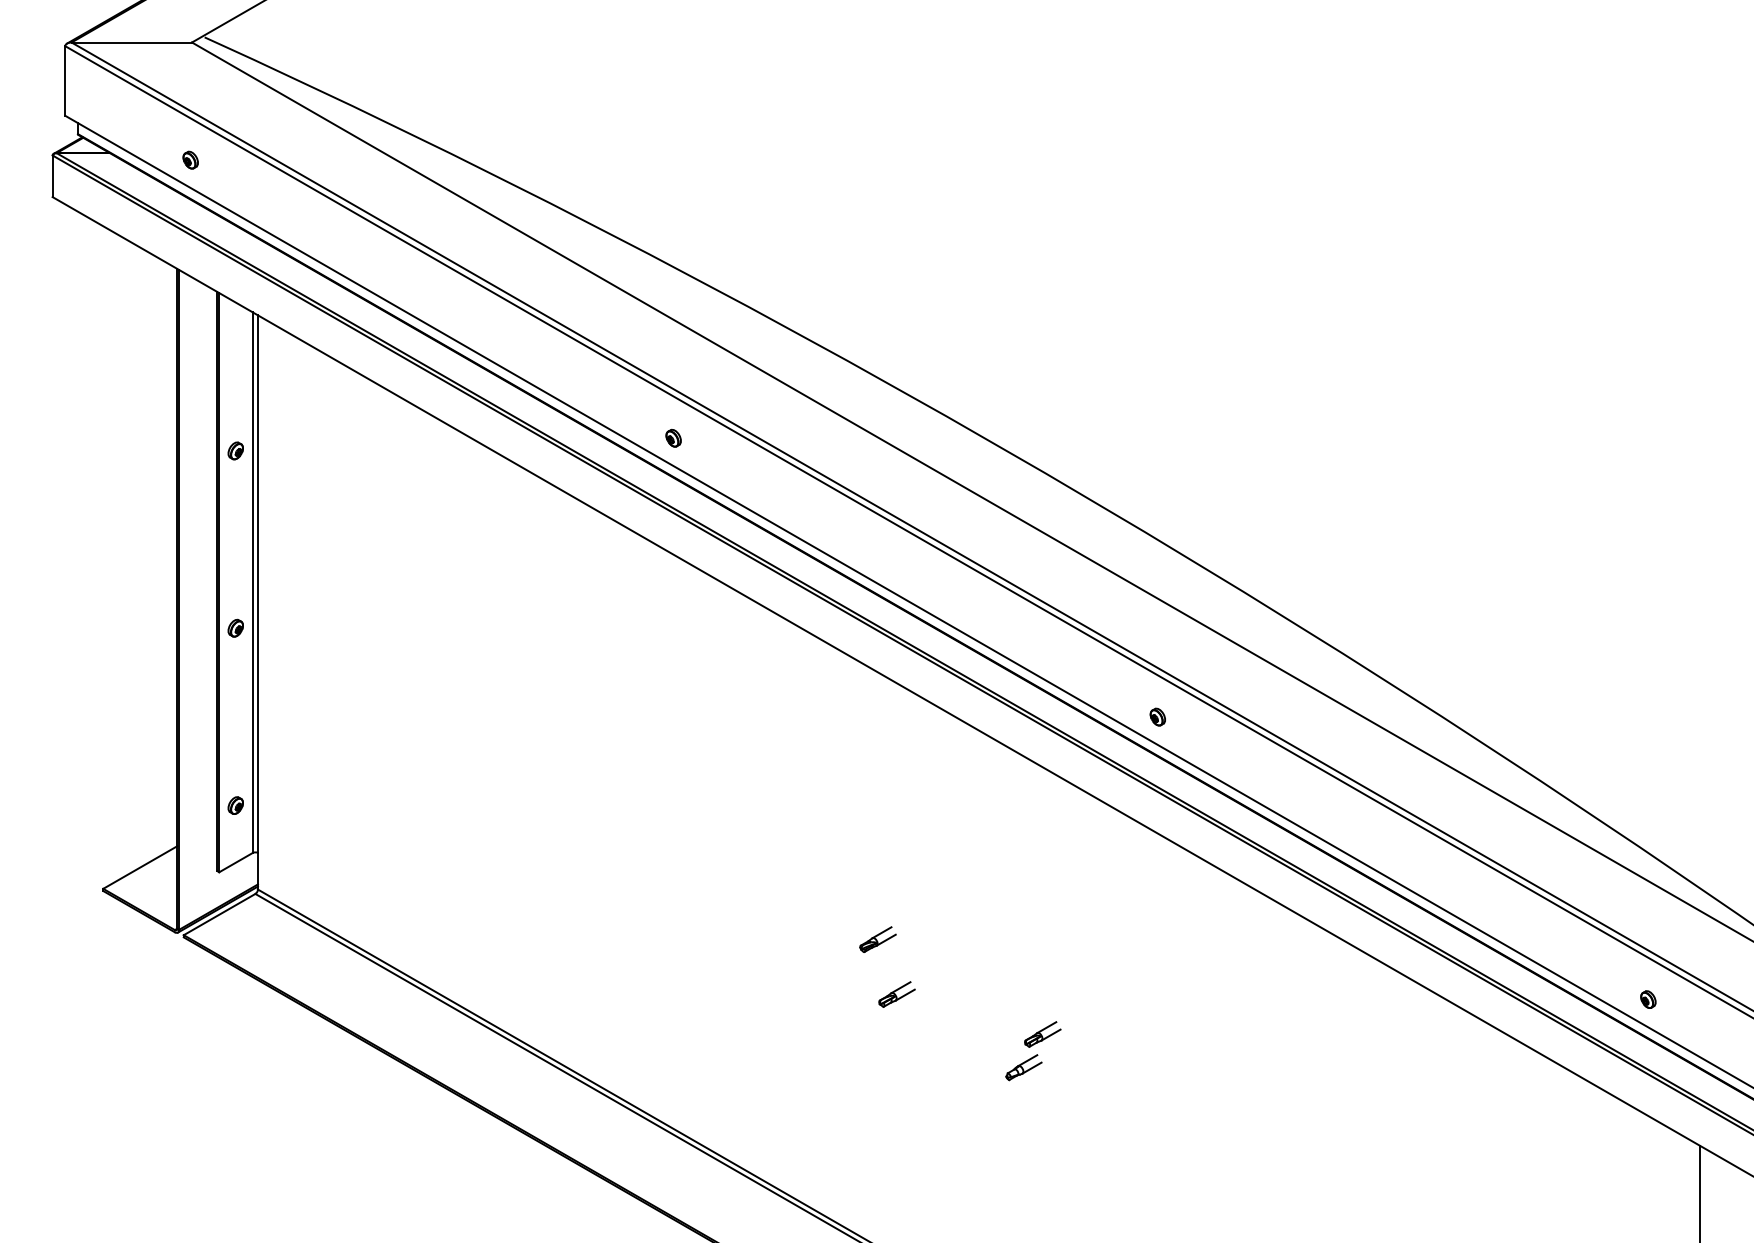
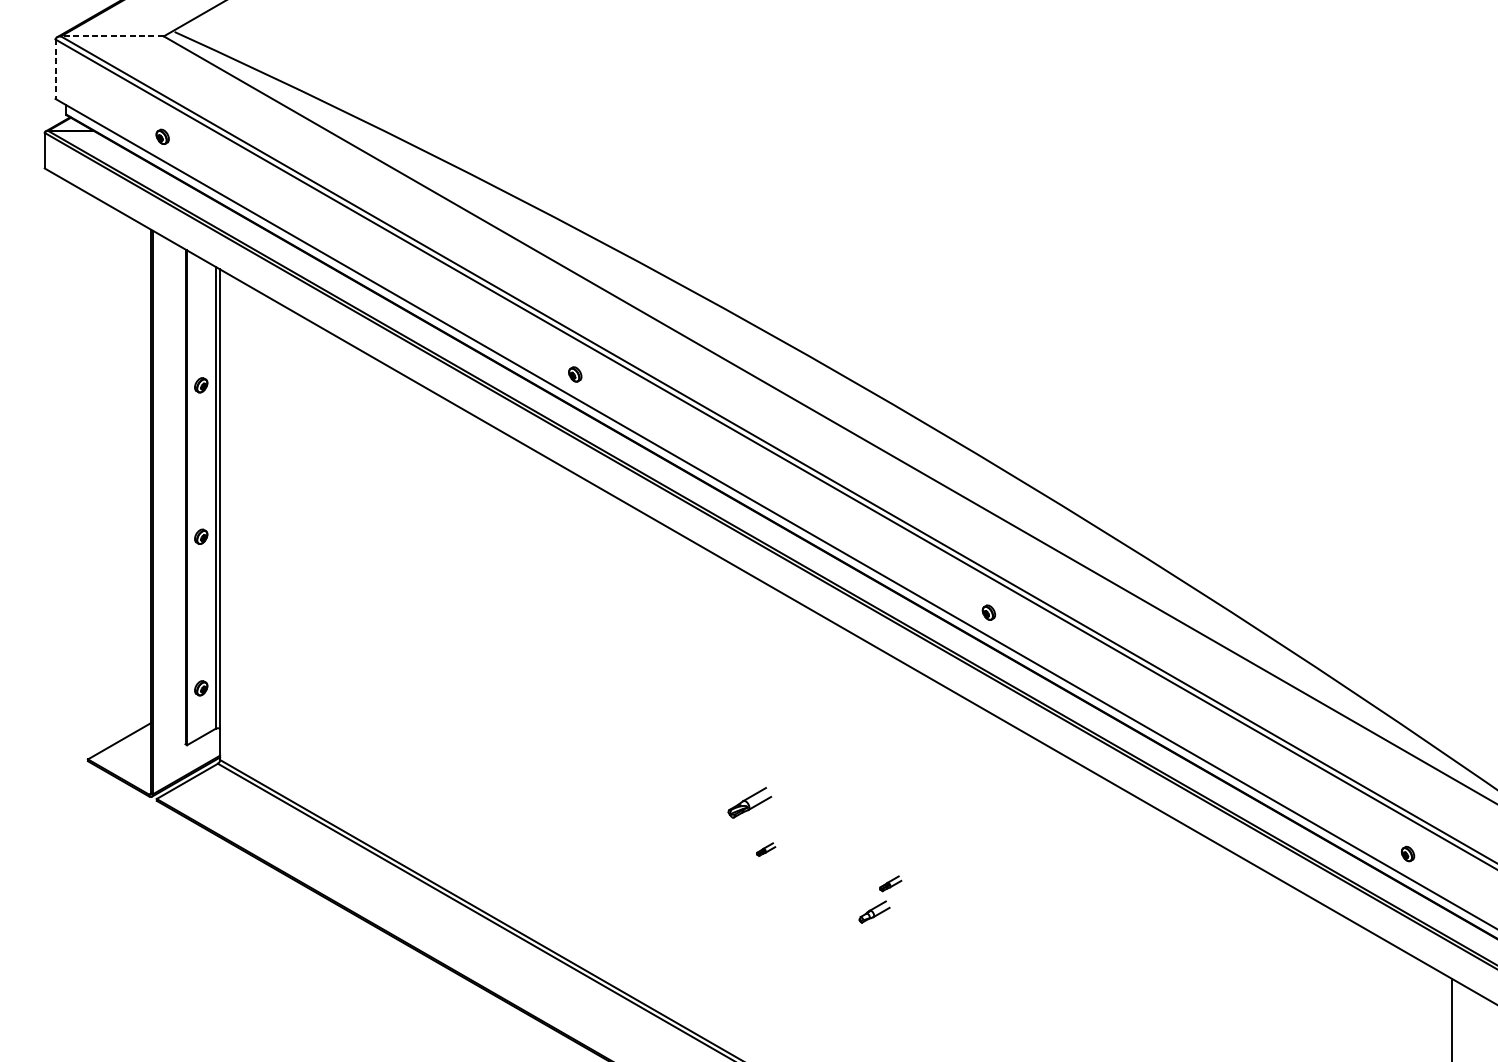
line: (131, 42) -> (112, 36), solid -> dashed
line: (65, 80) -> (55, 68), solid -> dashed
part: (877, 939) -> (749, 802), size x1.4
part: (896, 994) -> (765, 849), size x0.6
part: (1042, 1034) -> (890, 883), size x0.7

